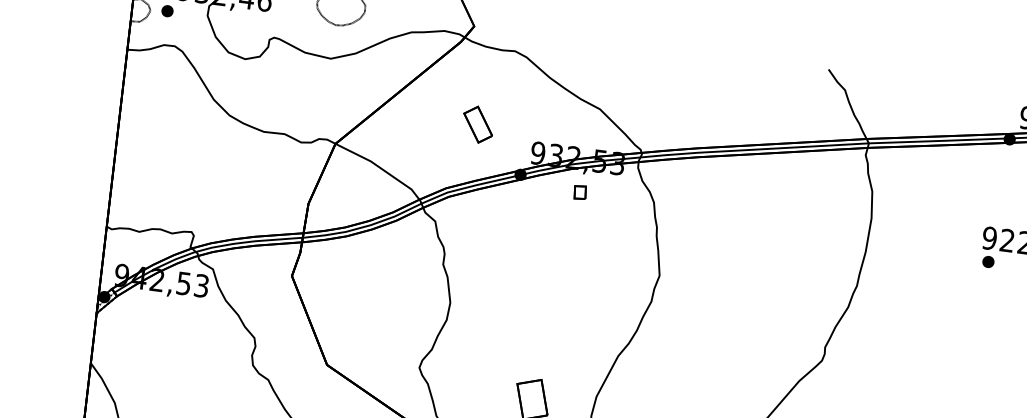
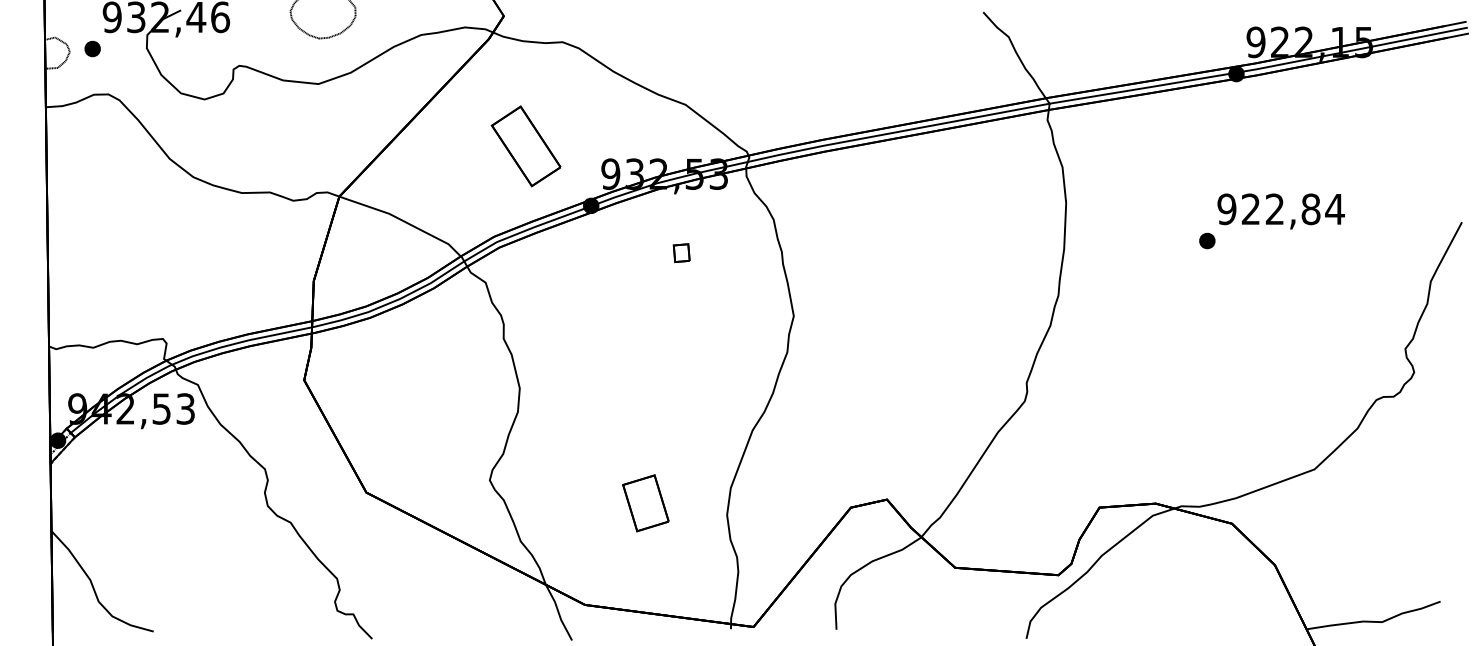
part: (477, 124) -> (525, 146), size x1.67
part: (580, 192) -> (681, 253), moved
part: (988, 261) -> (1207, 240), moved

